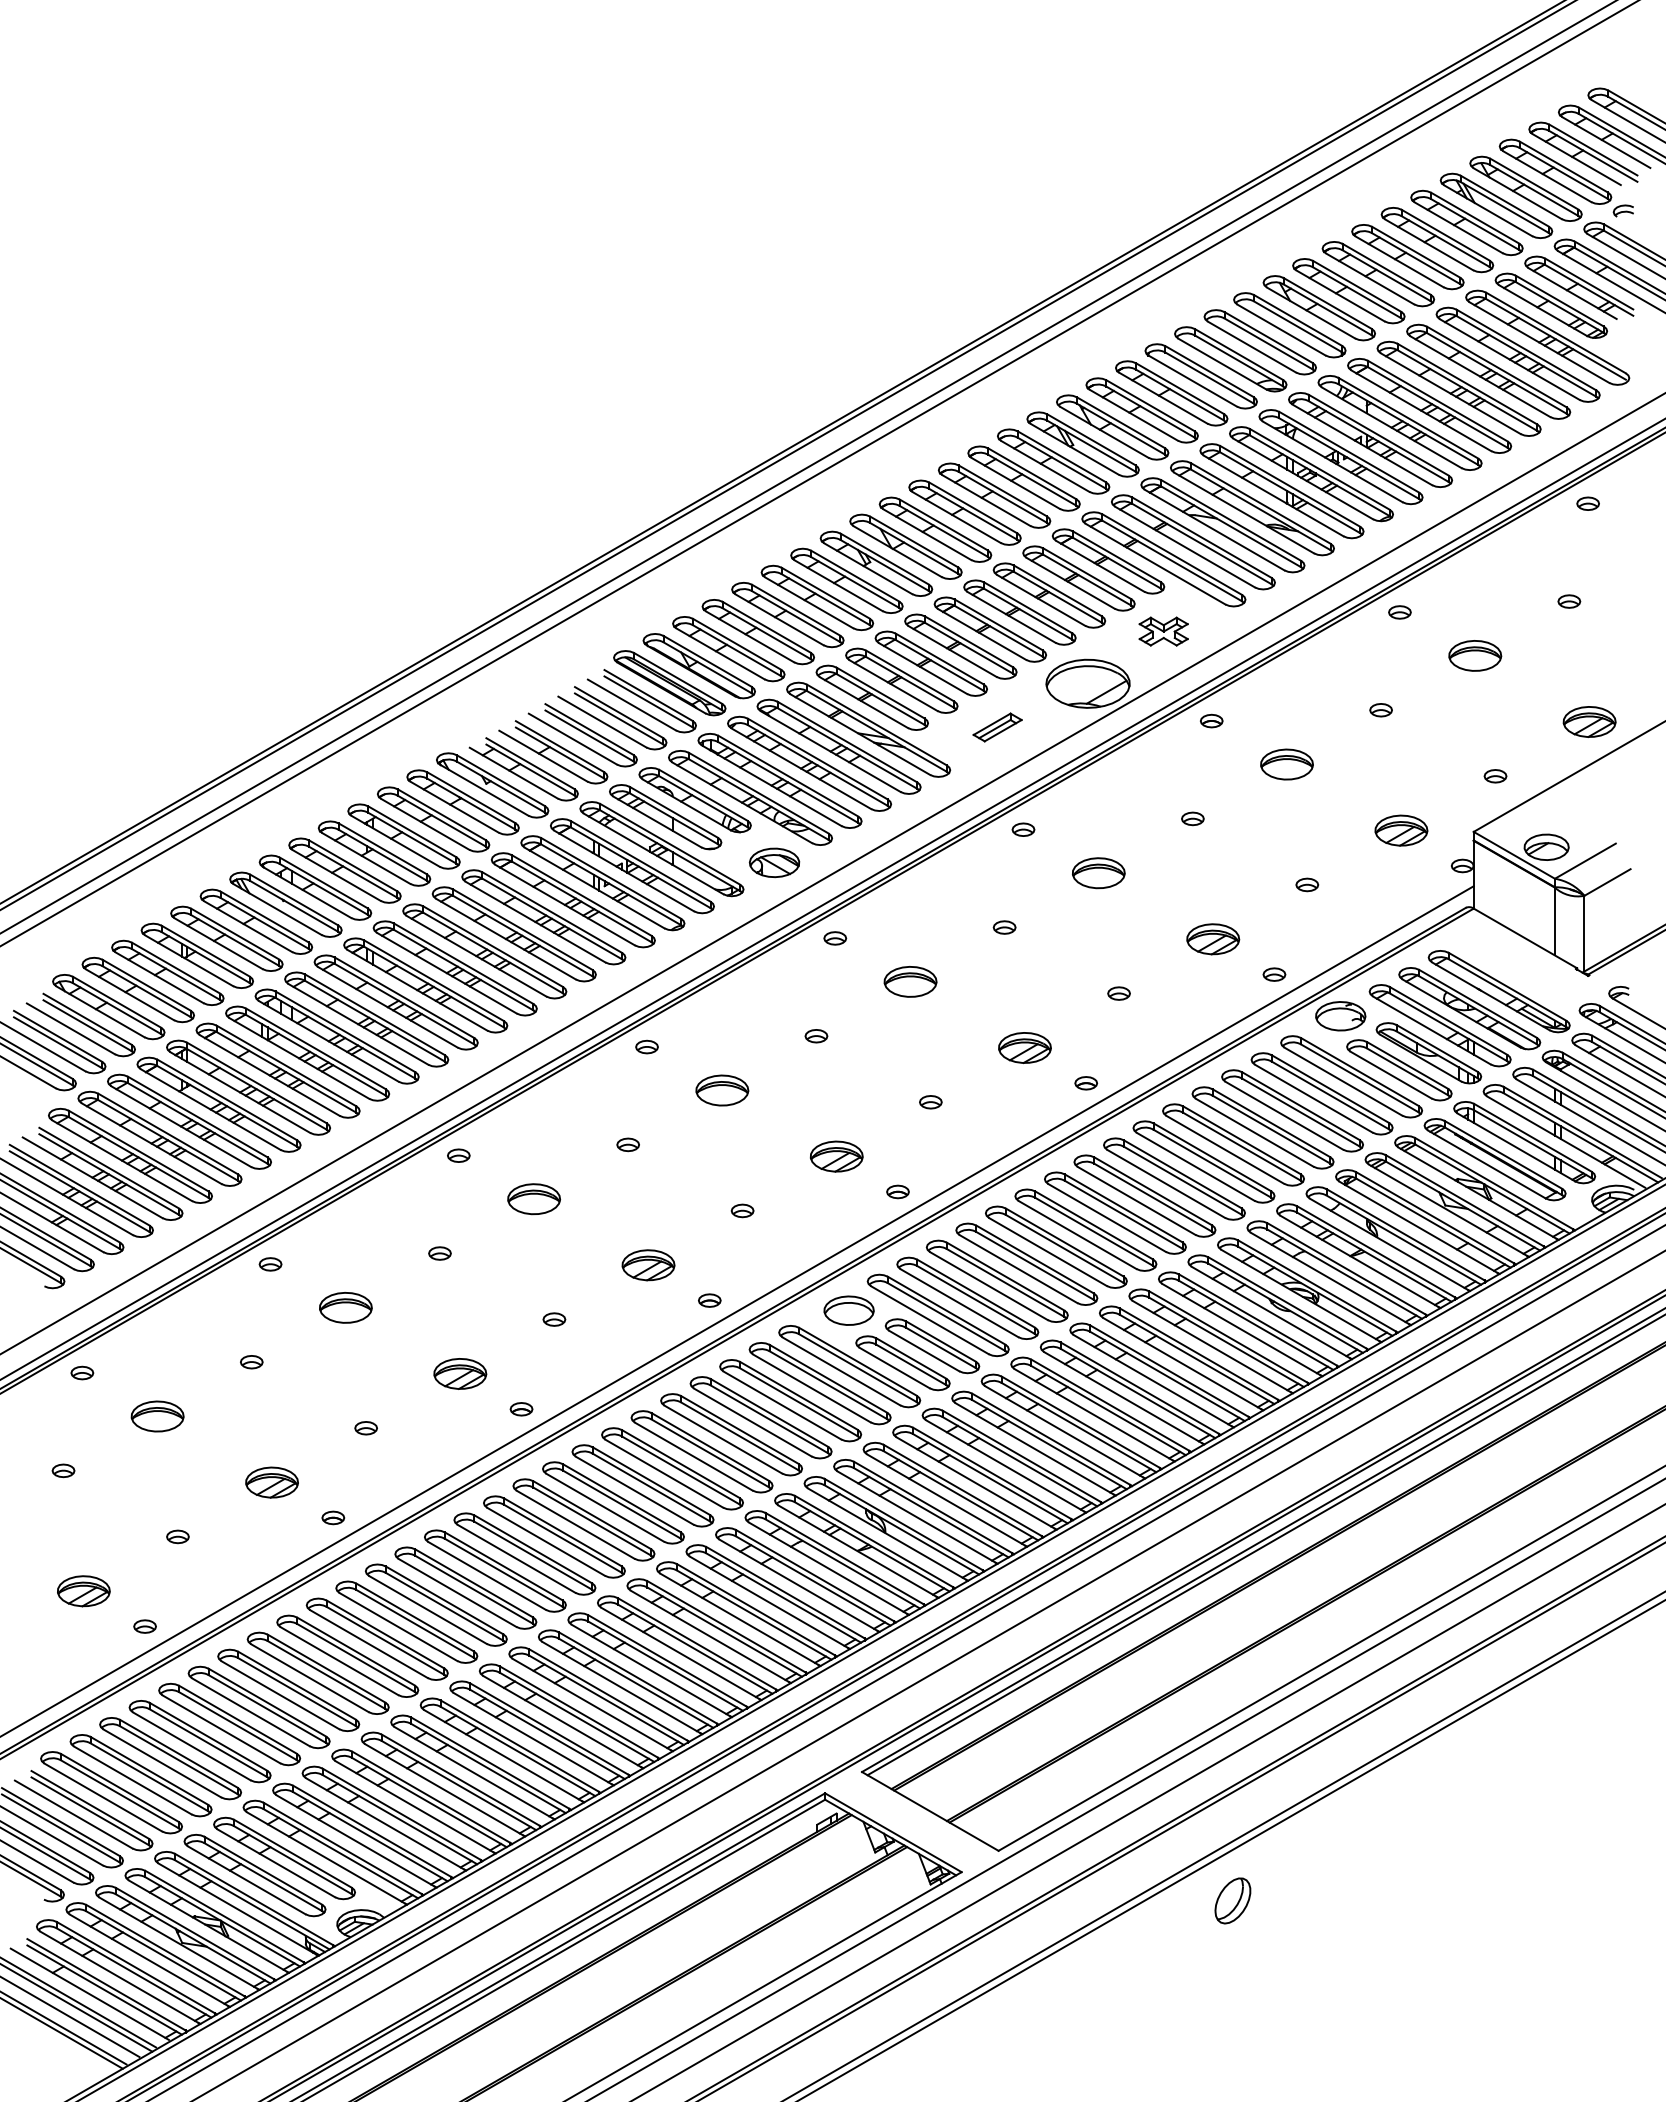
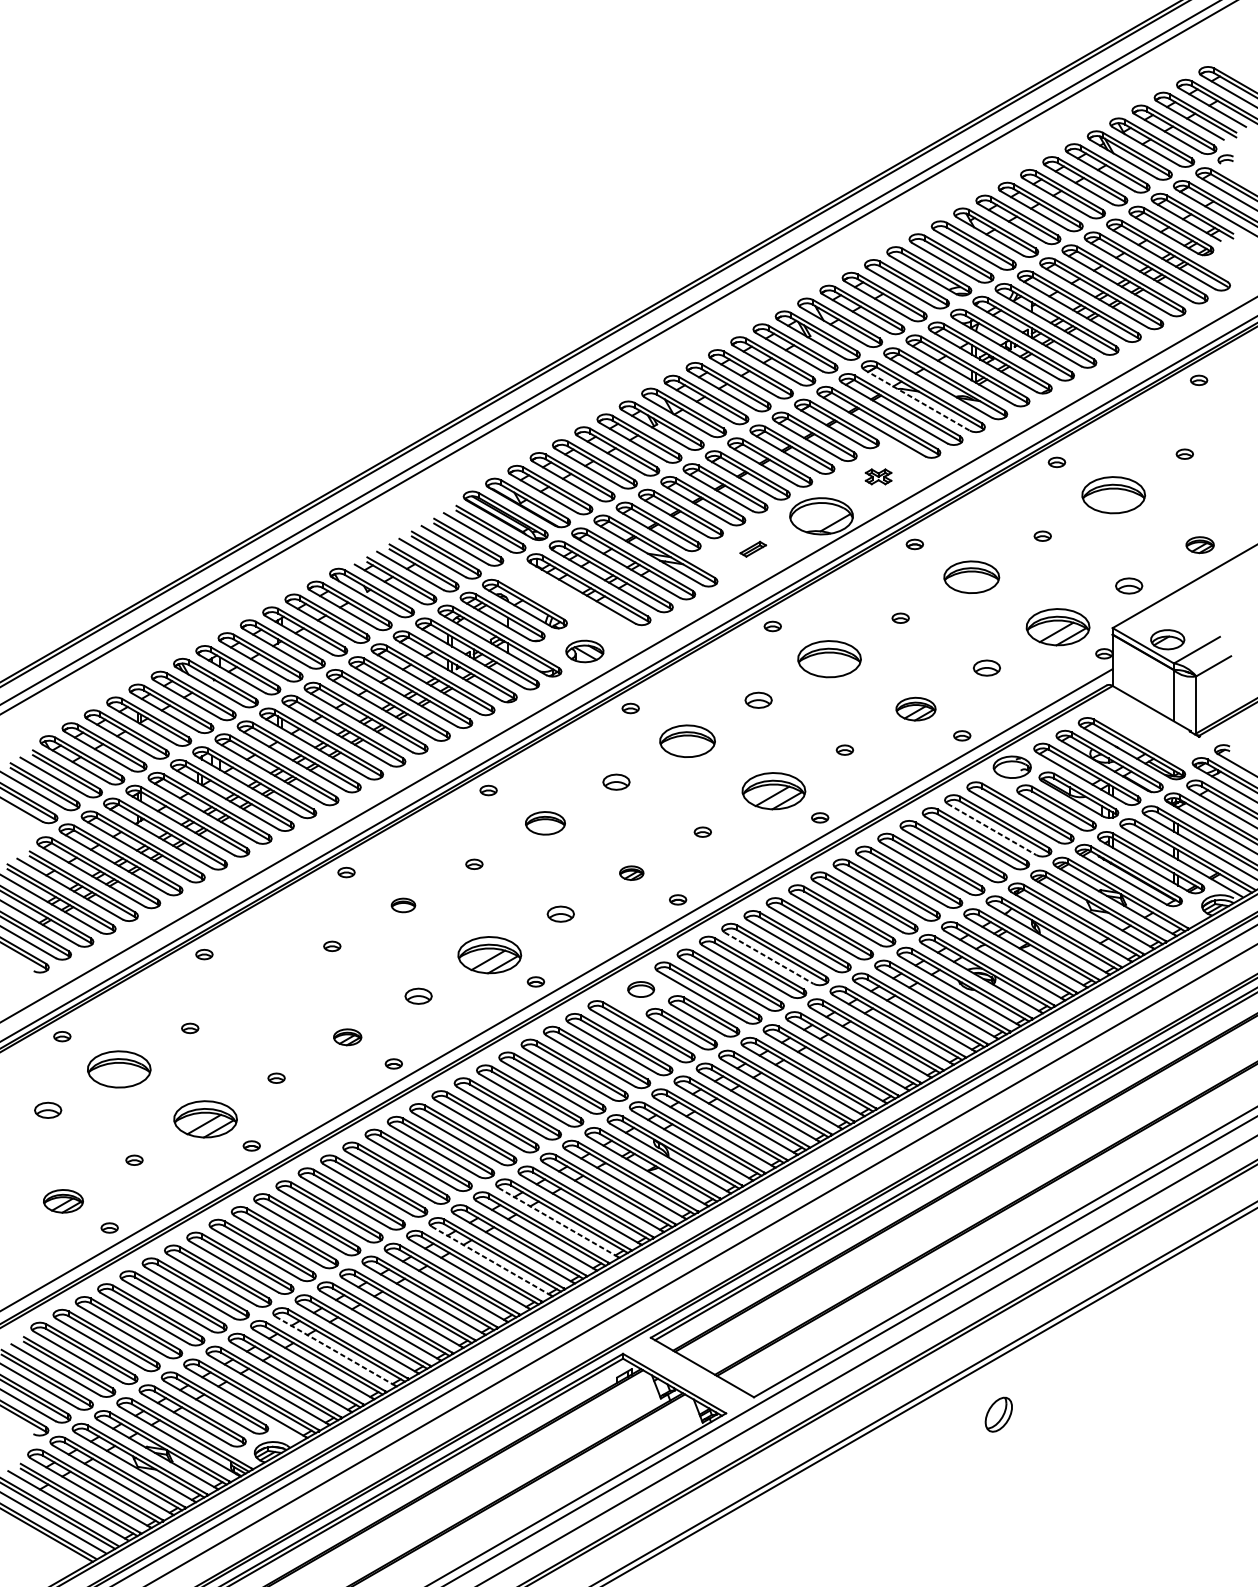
line: (1214, 530) -> (916, 400), solid -> dashed
part: (1163, 631) -> (878, 476), size x0.7
part: (1475, 655) -> (1114, 494), size x1.6
part: (1589, 721) -> (1200, 544), size x0.7
part: (997, 727) -> (753, 549), size x0.7
part: (1286, 764) -> (971, 577), size x1.4
part: (1495, 776) -> (1129, 586), size x1.6
part: (750, 797) -> (566, 602), removed
part: (1401, 830) -> (1058, 627), size x1.6
part: (1098, 873) -> (829, 659), size x1.6
part: (1307, 884) -> (987, 667), size x1.6
part: (1004, 927) -> (758, 700), size x1.6
part: (910, 981) -> (687, 741), size x1.4
part: (816, 1036) -> (616, 782), size x1.6
part: (1024, 1047) -> (773, 790), size x1.6
line: (1313, 1098) -> (991, 829), solid -> dashed
part: (836, 1156) -> (631, 873), size x0.6
part: (534, 1199) -> (403, 905), size x0.6
part: (742, 1210) -> (560, 913), size x1.6
part: (648, 1265) -> (489, 955), size x1.6
line: (1018, 1269) -> (769, 958), solid -> dashed
part: (345, 1307) -> (260, 987), removed
part: (848, 1310) -> (640, 989), size x0.7
part: (554, 1319) -> (418, 996), size x1.6
part: (460, 1373) -> (347, 1036), size x0.7
part: (157, 1416) -> (119, 1069), size x1.6
part: (63, 1470) -> (48, 1110), size x1.6
part: (271, 1482) -> (205, 1119), size x1.6
line: (739, 1619) -> (558, 1222), solid -> dashed
line: (651, 1670) -> (491, 1261), solid -> dashed
line: (444, 1790) -> (335, 1351), solid -> dashed
part: (1232, 1900) -> (998, 1414), moved

